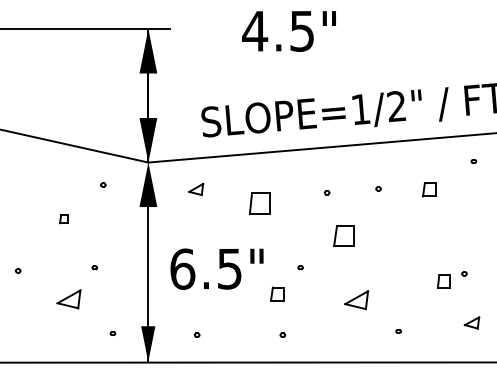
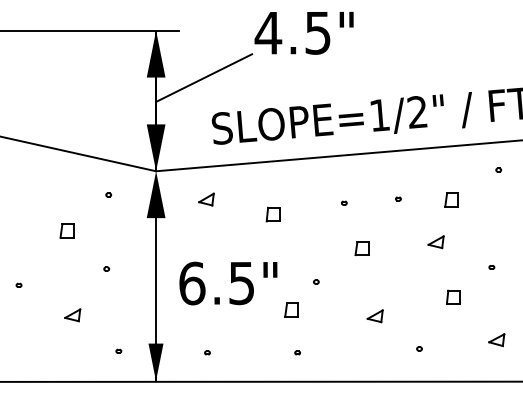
line: (194, 73) -> (204, 77), added
part: (258, 203) -> (272, 214), size x0.62
part: (63, 218) -> (66, 230), size x1.67
part: (413, 230) -> (435, 242), added
part: (343, 235) -> (361, 248), size x0.62
part: (94, 267) -> (106, 268), moved
part: (464, 273) -> (491, 267), moved
part: (444, 280) -> (453, 296), moved
part: (68, 299) -> (72, 315), size x0.62
part: (355, 300) -> (374, 316), size x0.62

